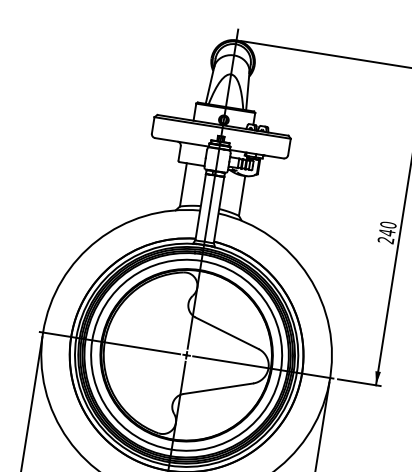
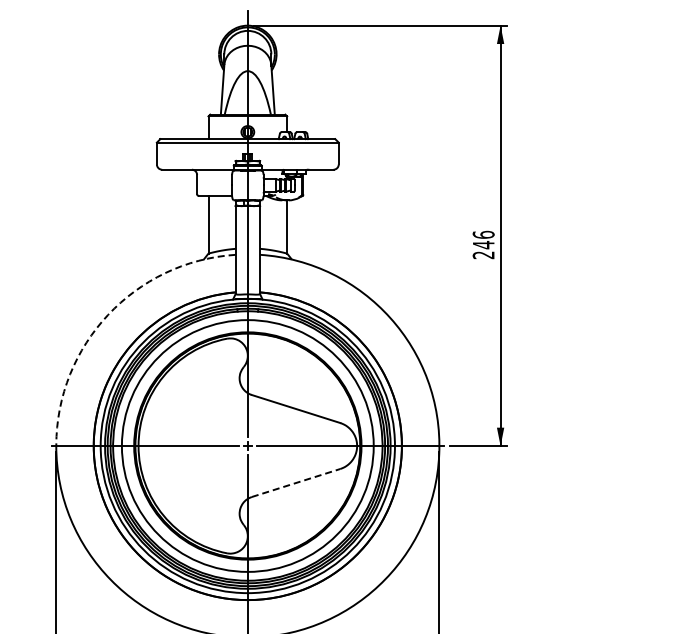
text: (388, 224) -> (483, 234), 240 -> 246
arc: (97, 240) -> (108, 314), solid -> dashed
line: (218, 388) -> (296, 482), solid -> dashed

